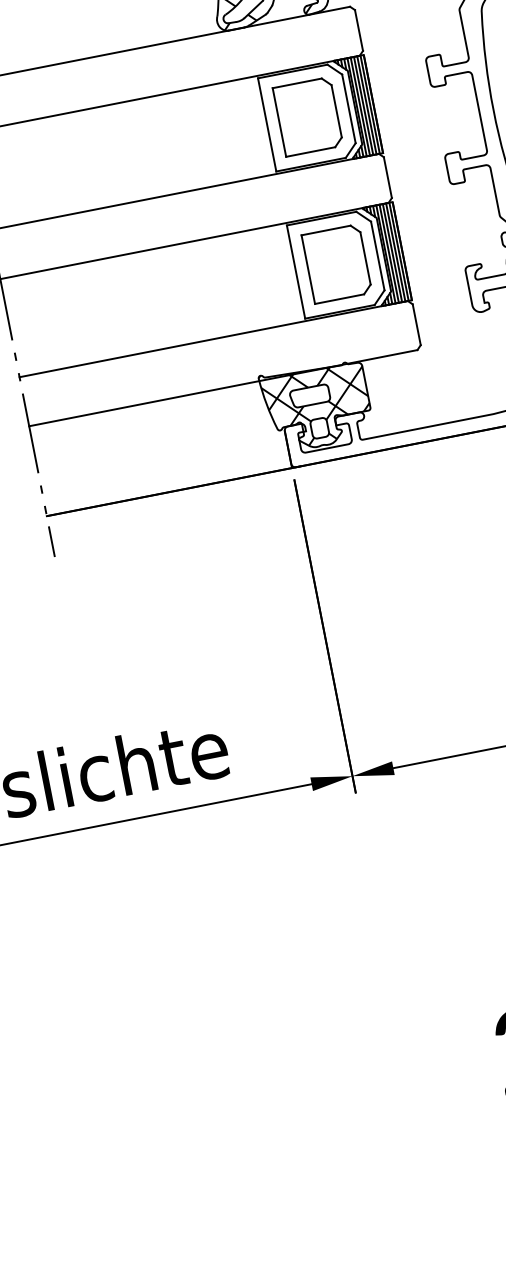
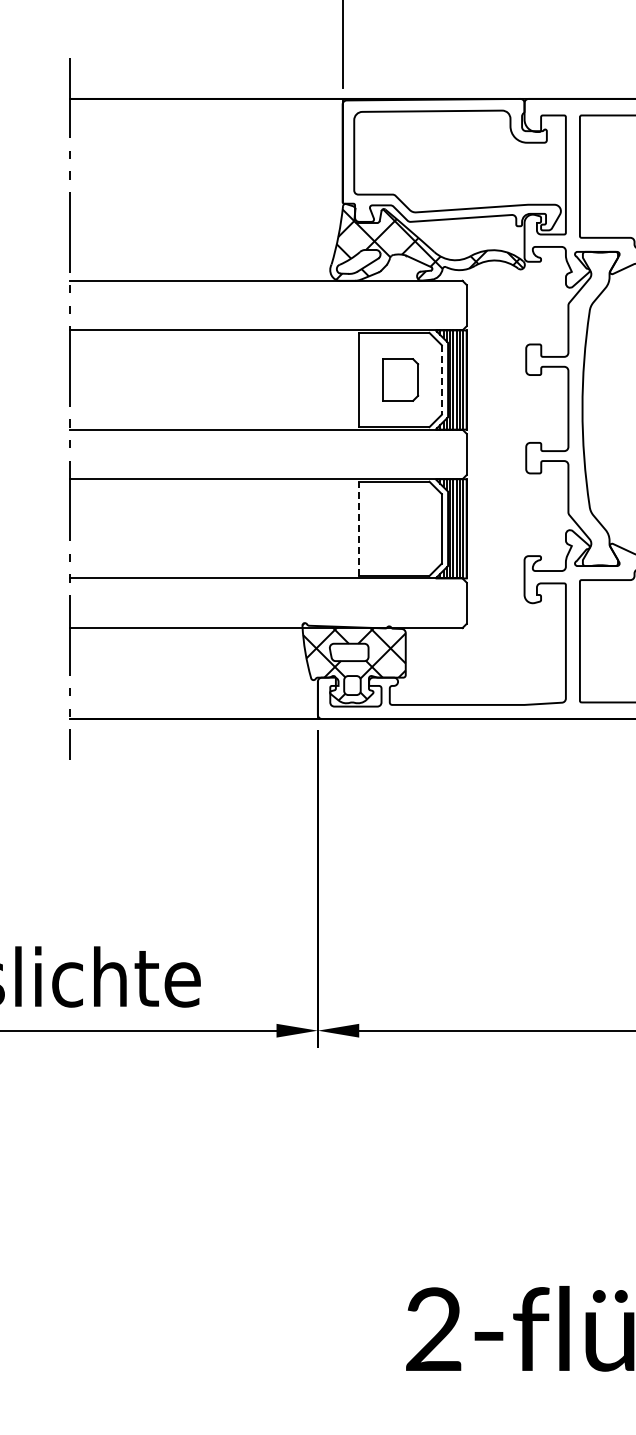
line: (348, 109) -> (441, 380), solid -> dashed
part: (307, 116) -> (400, 379), size x0.6
part: (336, 263) -> (400, 528), removed
line: (296, 271) -> (359, 528), solid -> dashed

